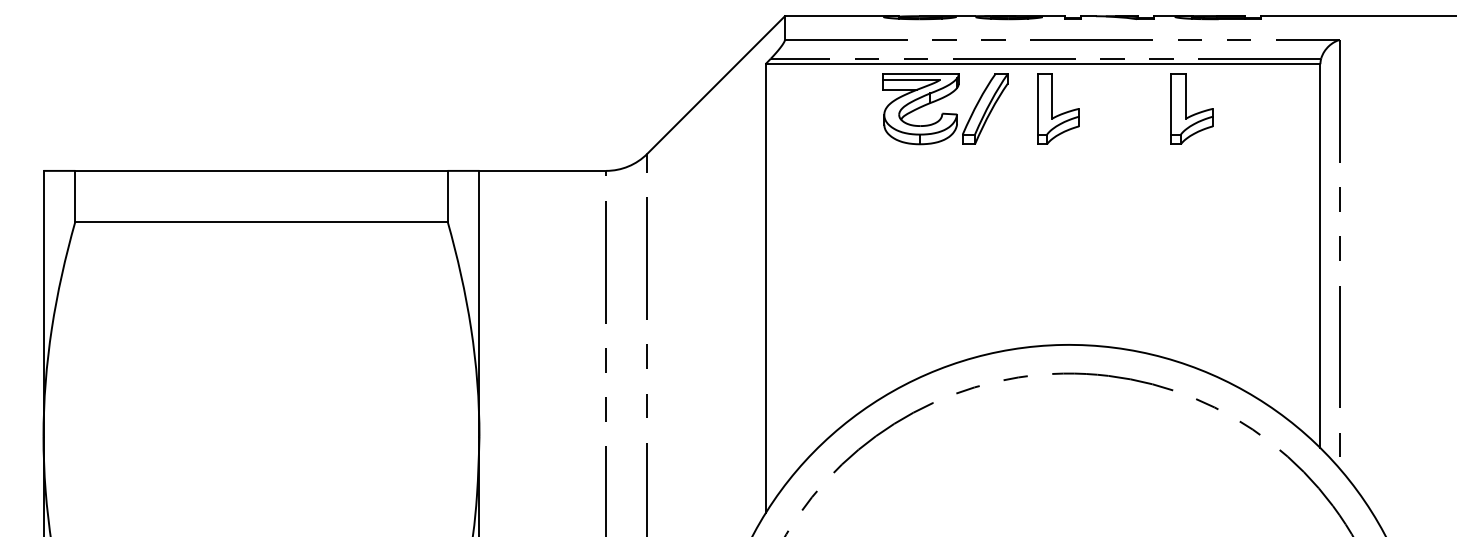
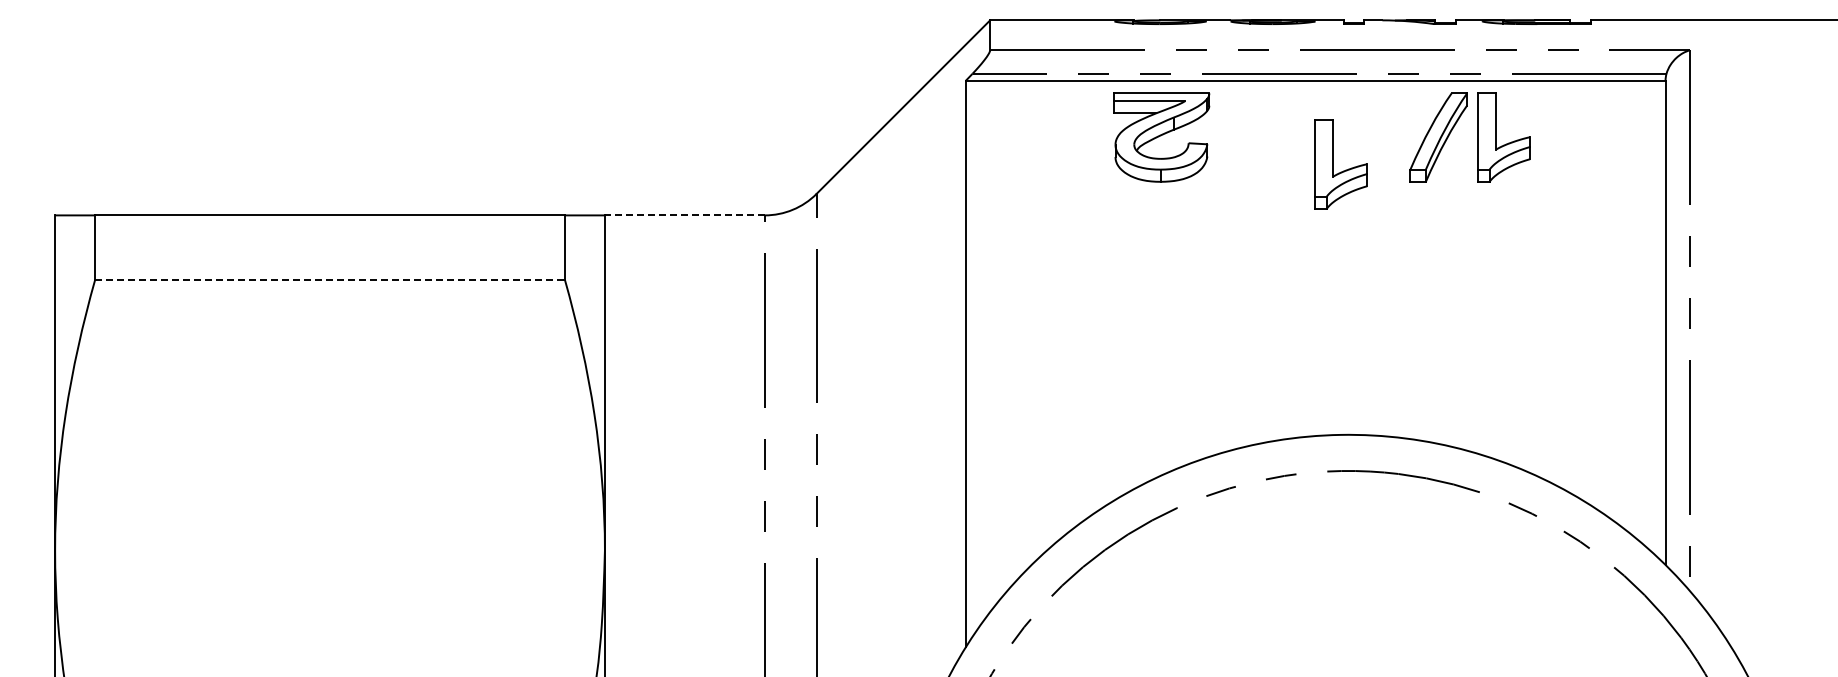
part: (985, 109) -> (1438, 137), moved
part: (1060, 113) -> (1343, 170), moved
line: (542, 170) -> (684, 215), solid -> dashed
line: (261, 221) -> (330, 279), solid -> dashed

